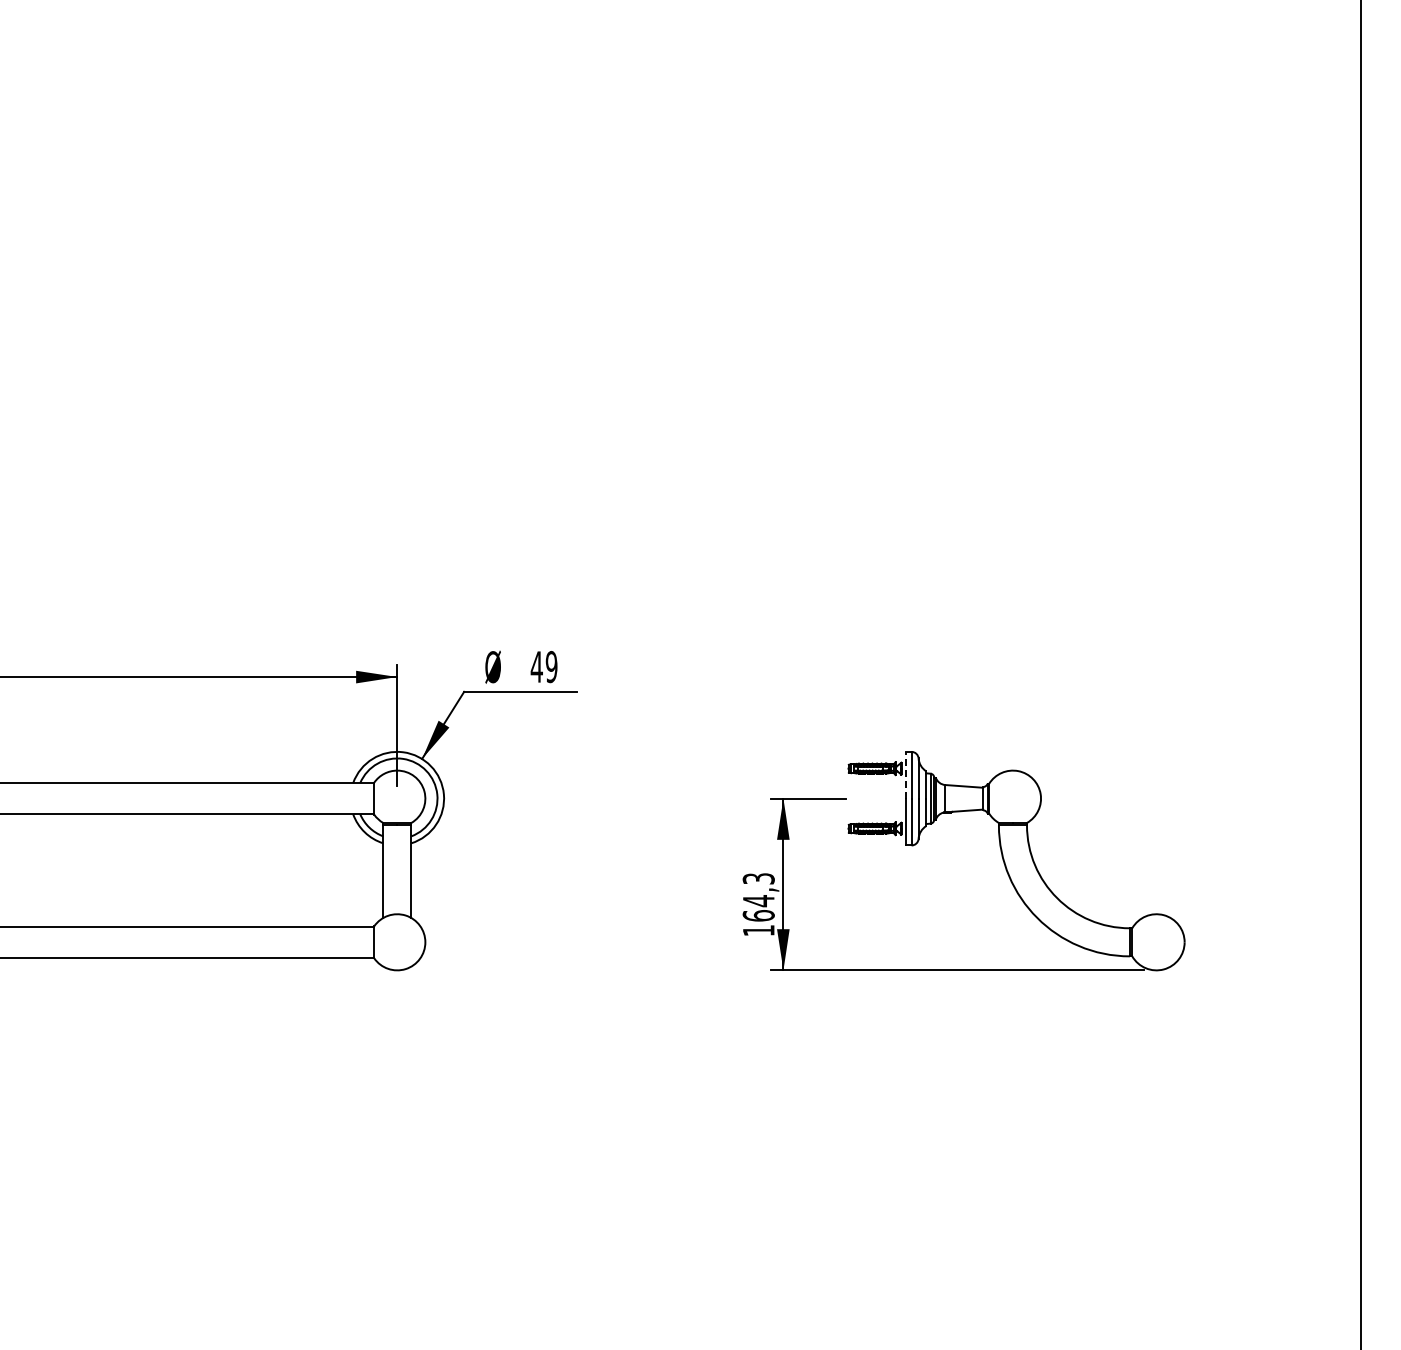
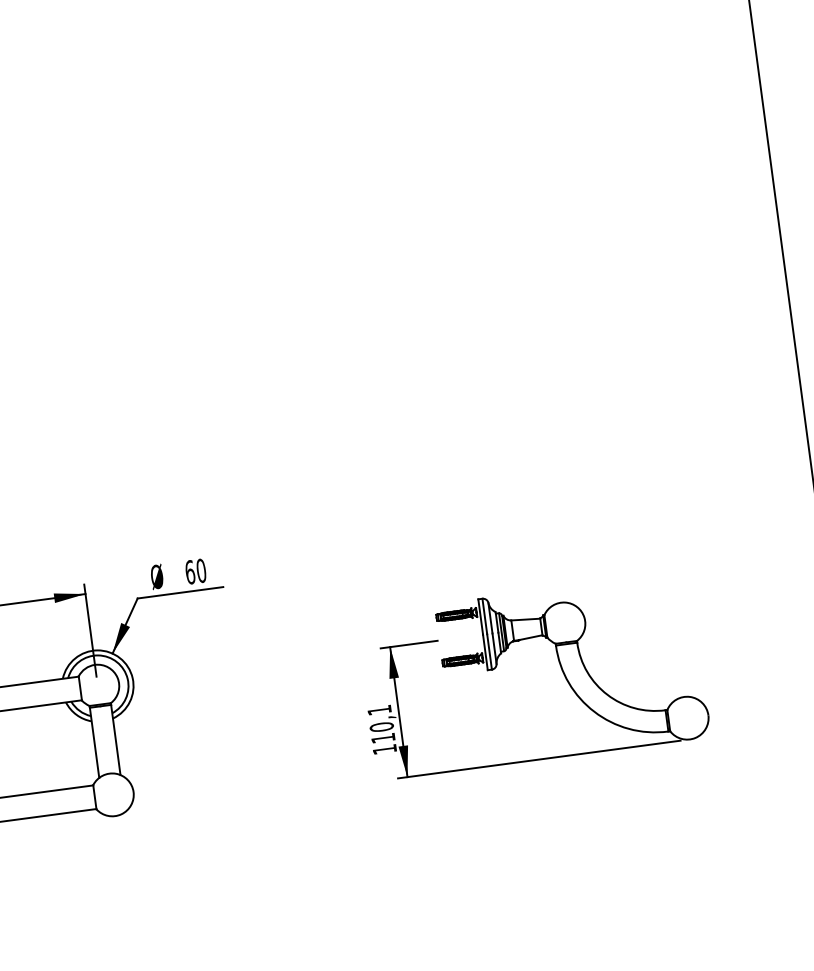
text: (543, 667) -> (195, 572), 49 -> 60
line: (906, 774) -> (480, 616), dashed -> solid
text: (758, 897) -> (381, 724), 164,3 -> 110,1

